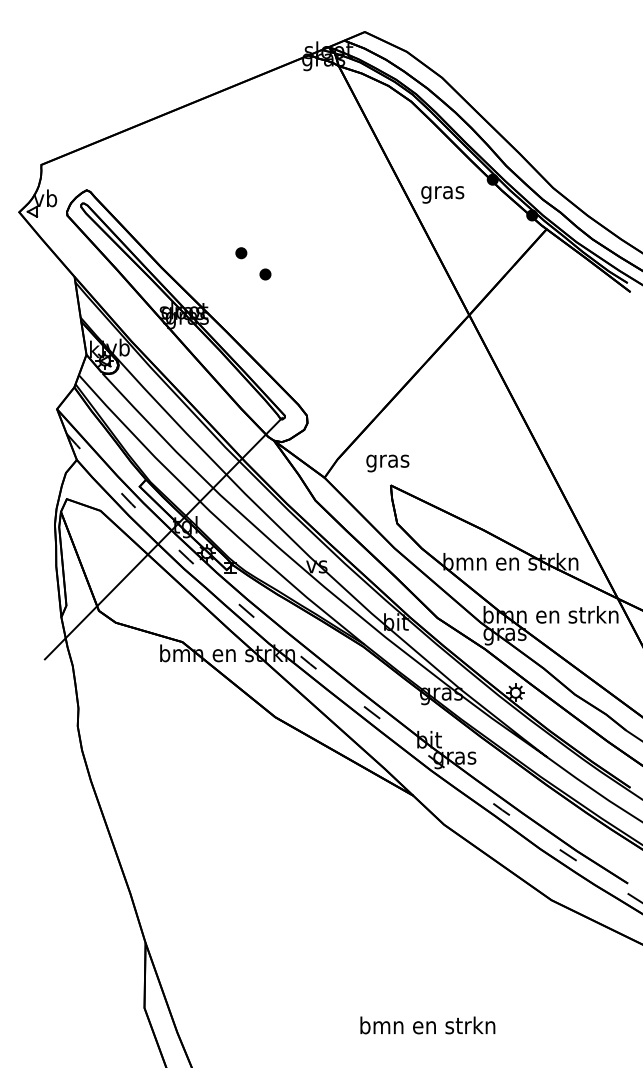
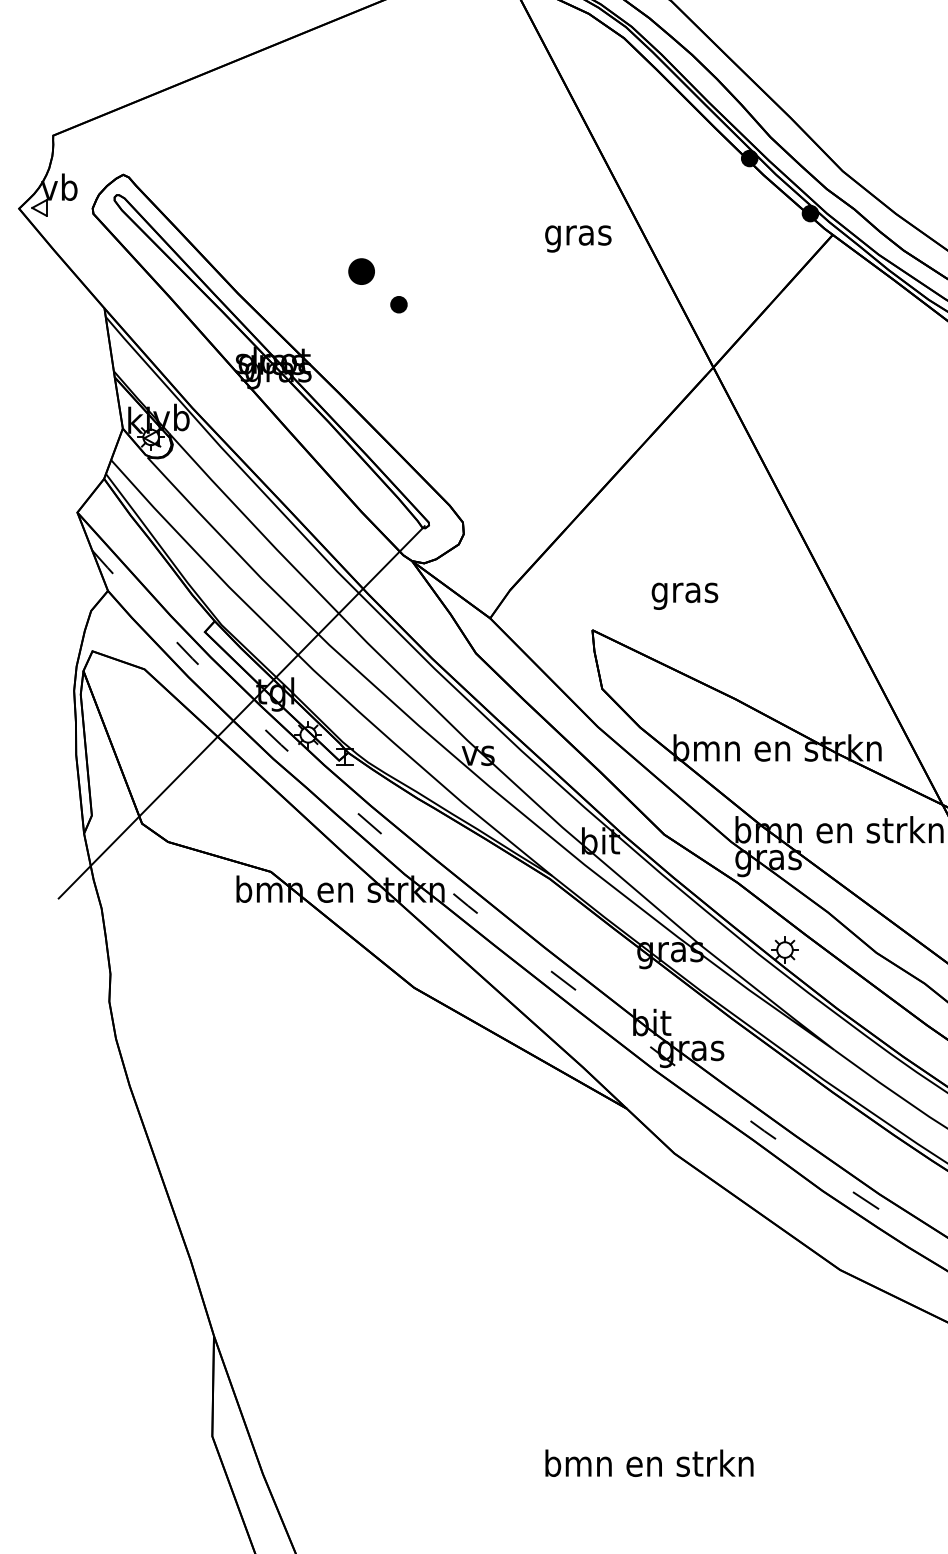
text: (442, 194) -> (577, 238), moved
part: (241, 253) -> (361, 272), size x1.6
text: (387, 463) -> (684, 596), moved

